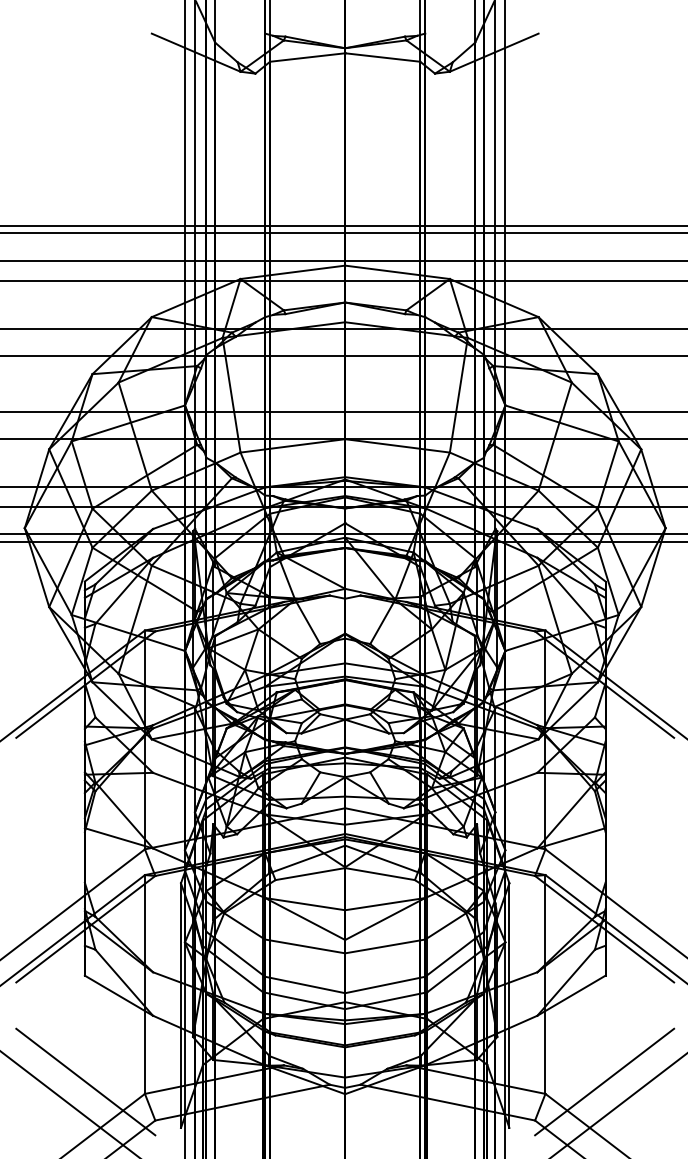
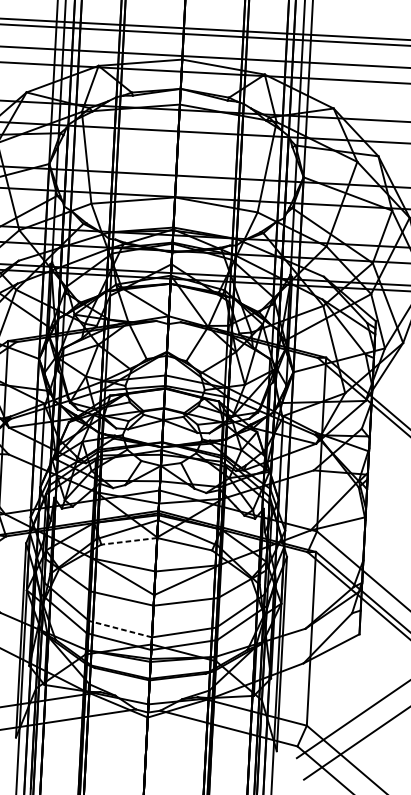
line: (309, 874) -> (128, 541), solid -> dashed
line: (305, 984) -> (120, 628), solid -> dashed

